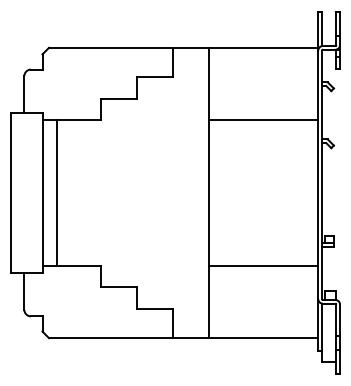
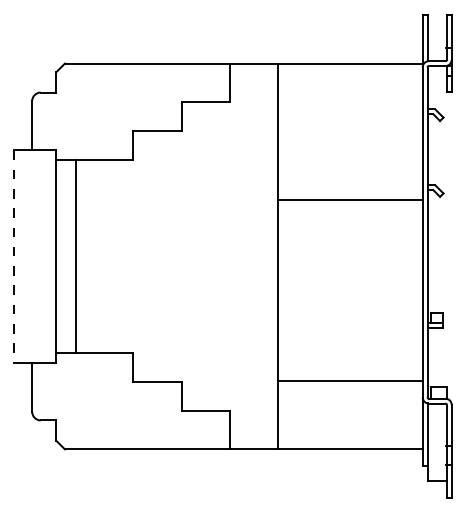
line: (263, 120) -> (350, 200), moved
line: (10, 193) -> (13, 256), solid -> dashed
line: (263, 265) -> (350, 380), moved

